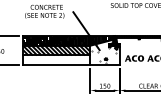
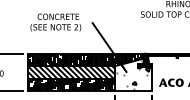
hatch: (56, 60) -> (70, 85), added

